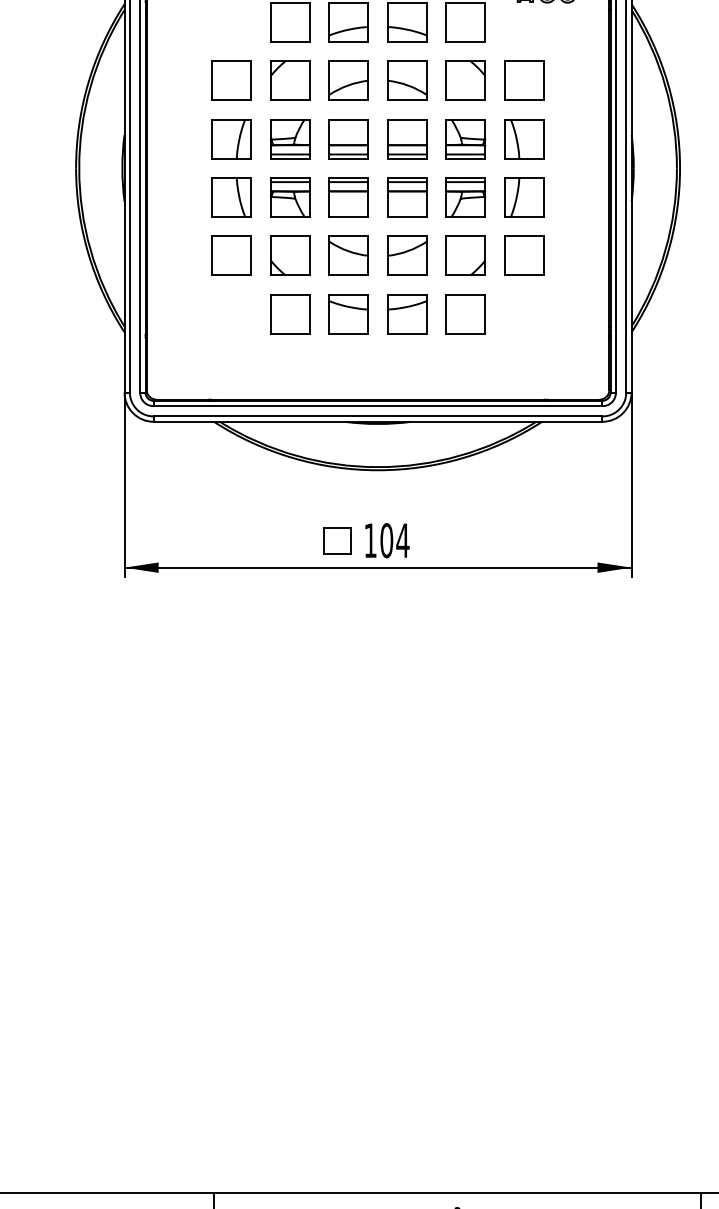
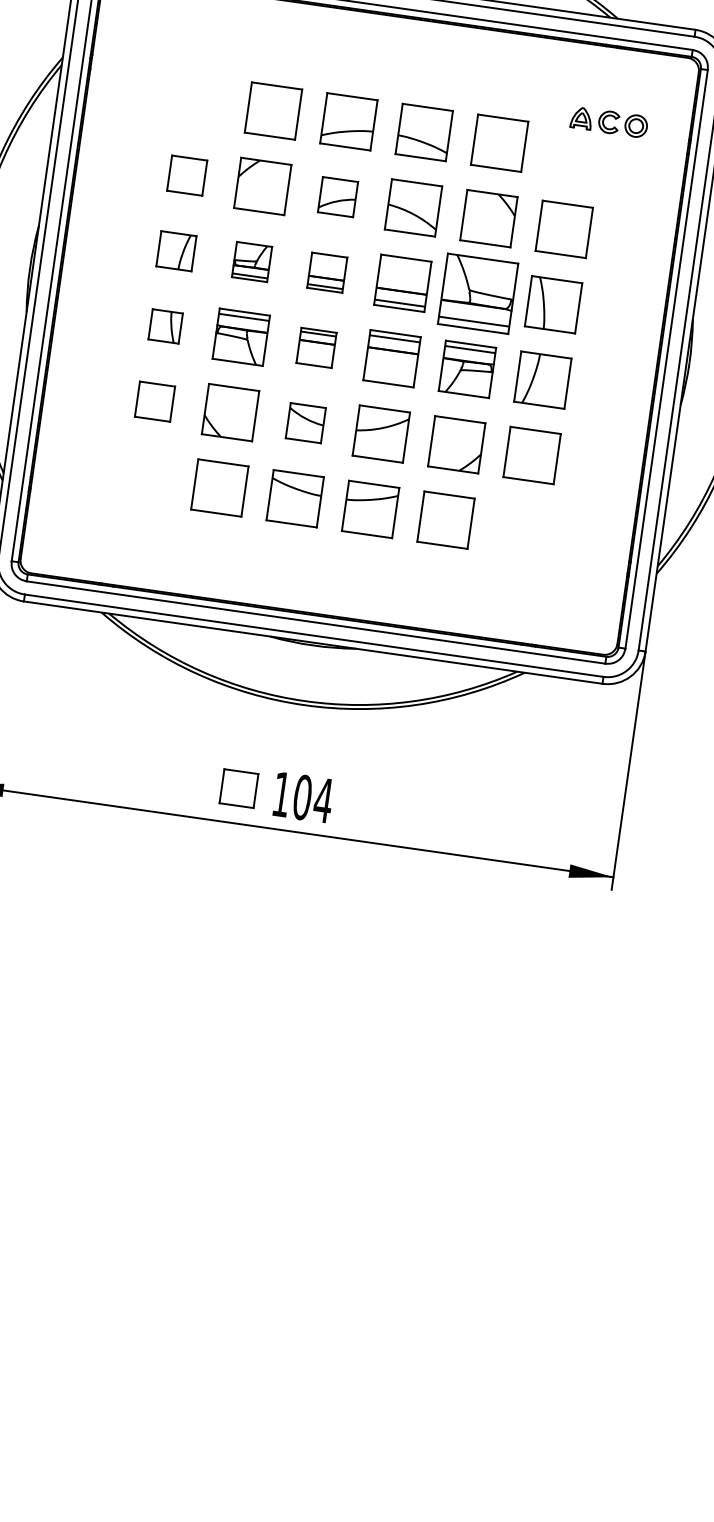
part: (231, 80) -> (186, 175), size x0.7
part: (348, 80) -> (337, 196), size x0.7
part: (231, 139) -> (175, 251), size x0.7
part: (290, 139) -> (252, 262), size x0.7
part: (348, 139) -> (326, 273), size x0.7
part: (465, 139) -> (477, 294), size x1.4
part: (231, 197) -> (165, 326), size x0.6
part: (348, 197) -> (316, 347), size x0.7
part: (231, 255) -> (154, 401), size x0.7
part: (348, 255) -> (305, 422), size x0.7

